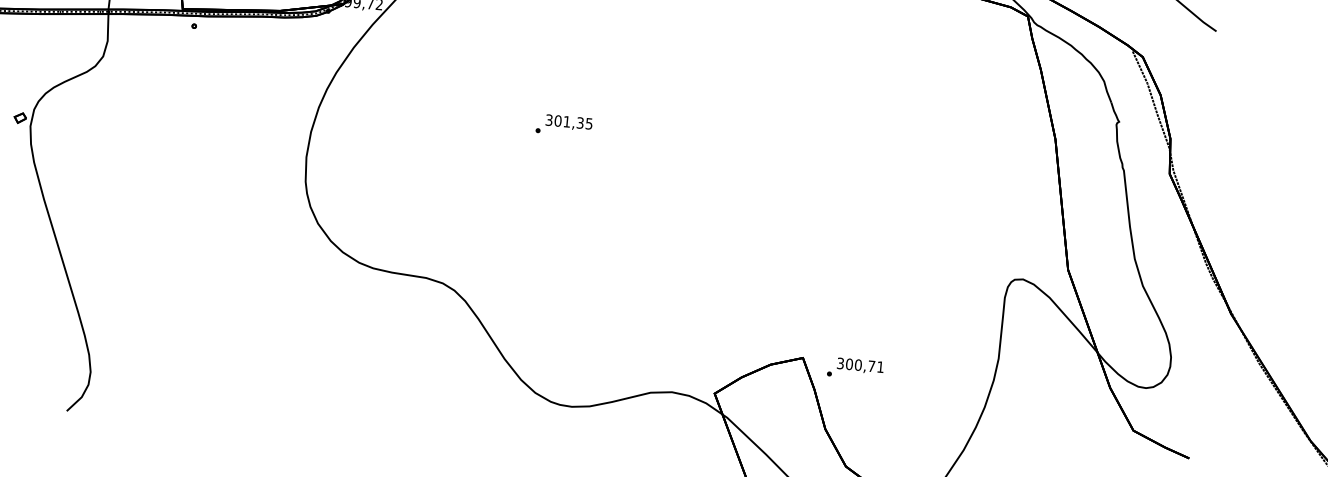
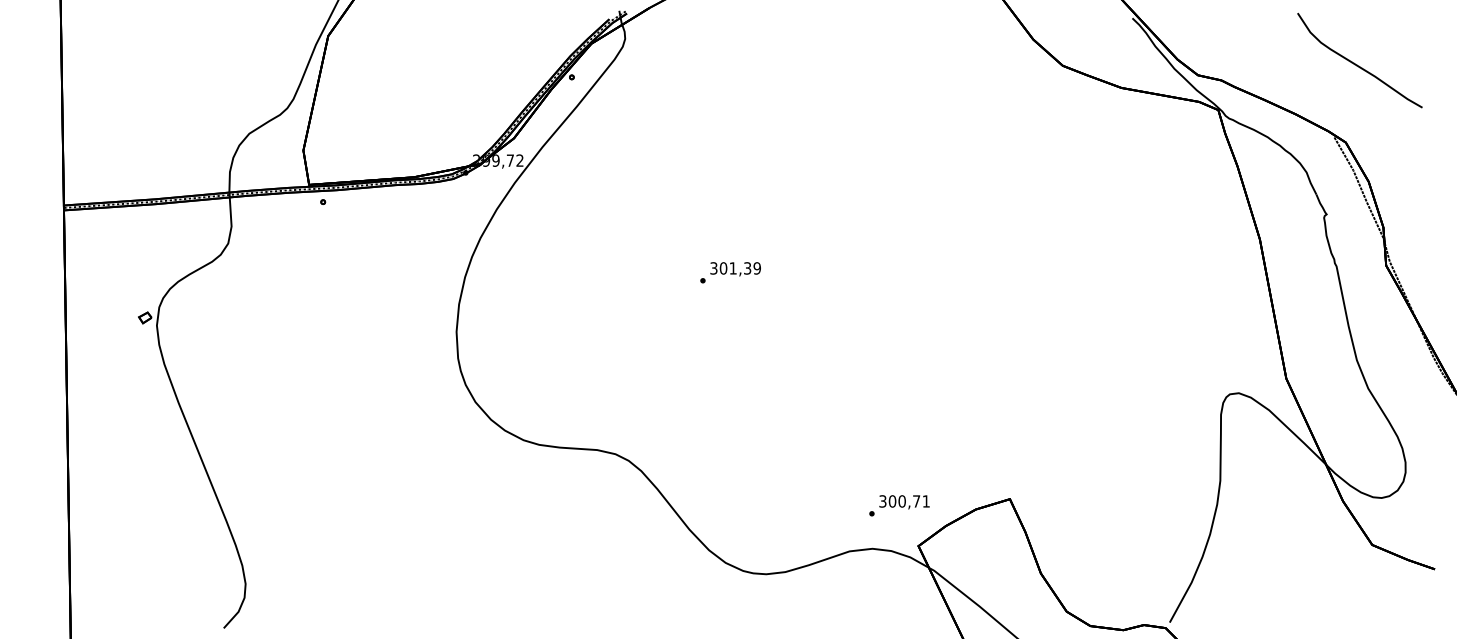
text: (588, 123) -> (756, 268), 301,35 -> 301,39
text: (855, 368) -> (899, 505), moved

